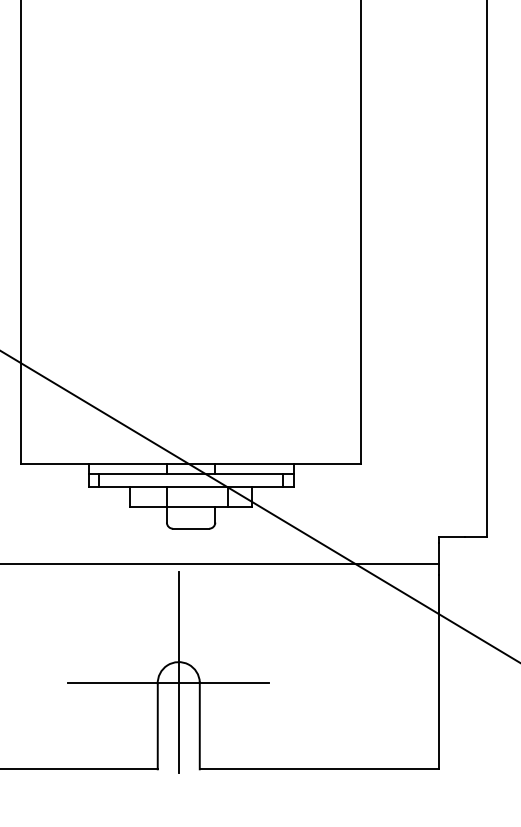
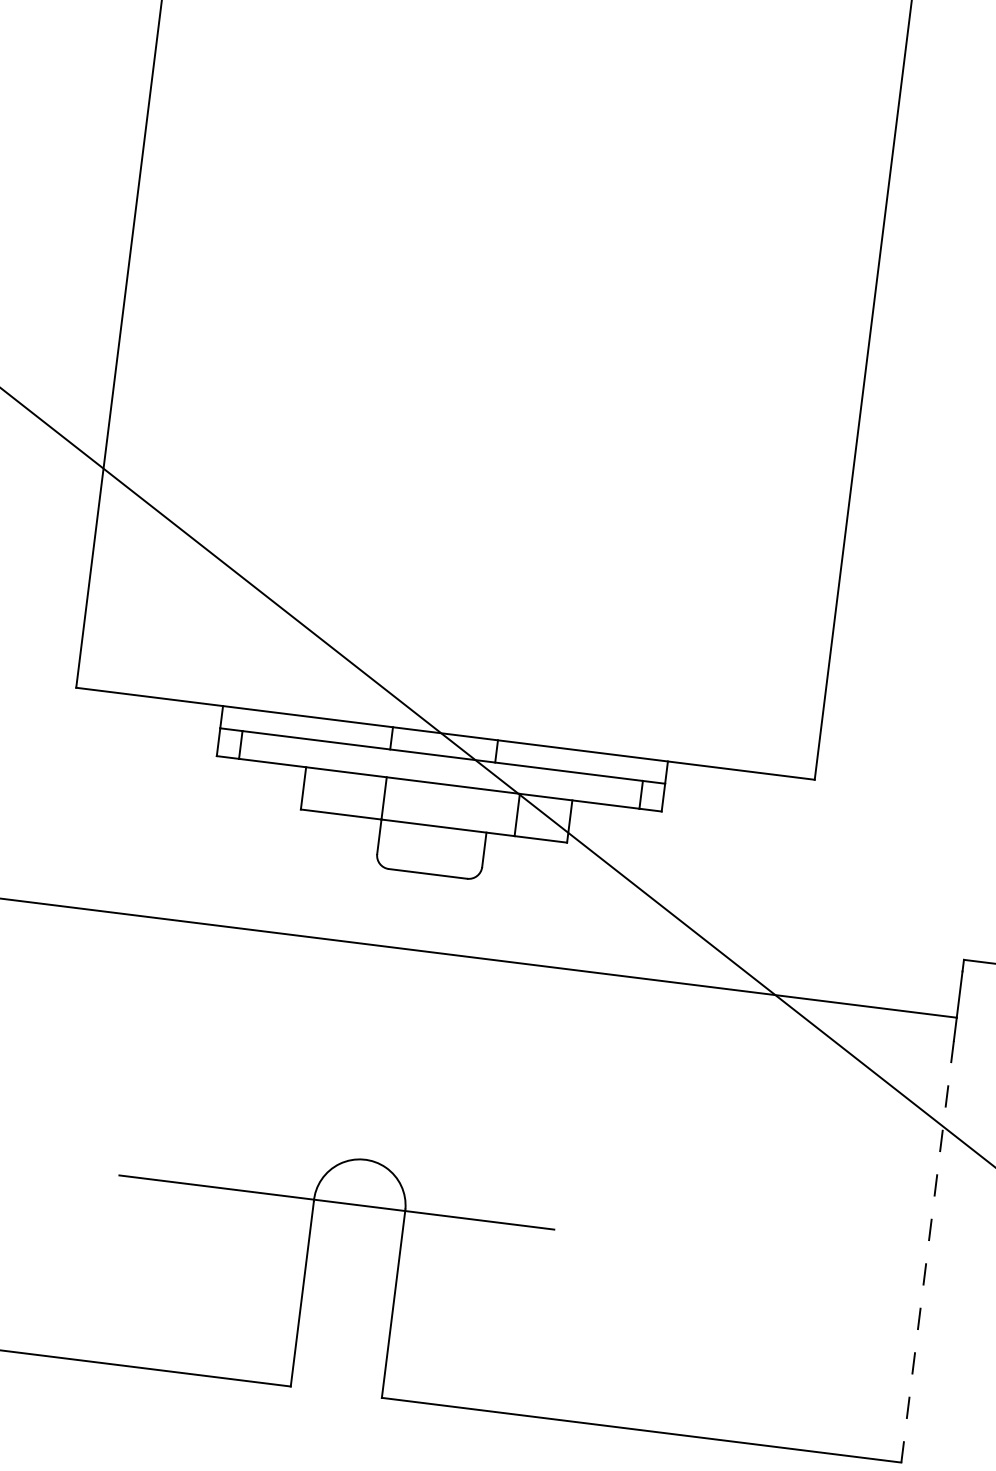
line: (178, 672) -> (361, 1182), removed
line: (439, 672) -> (927, 1252), solid -> dashed

